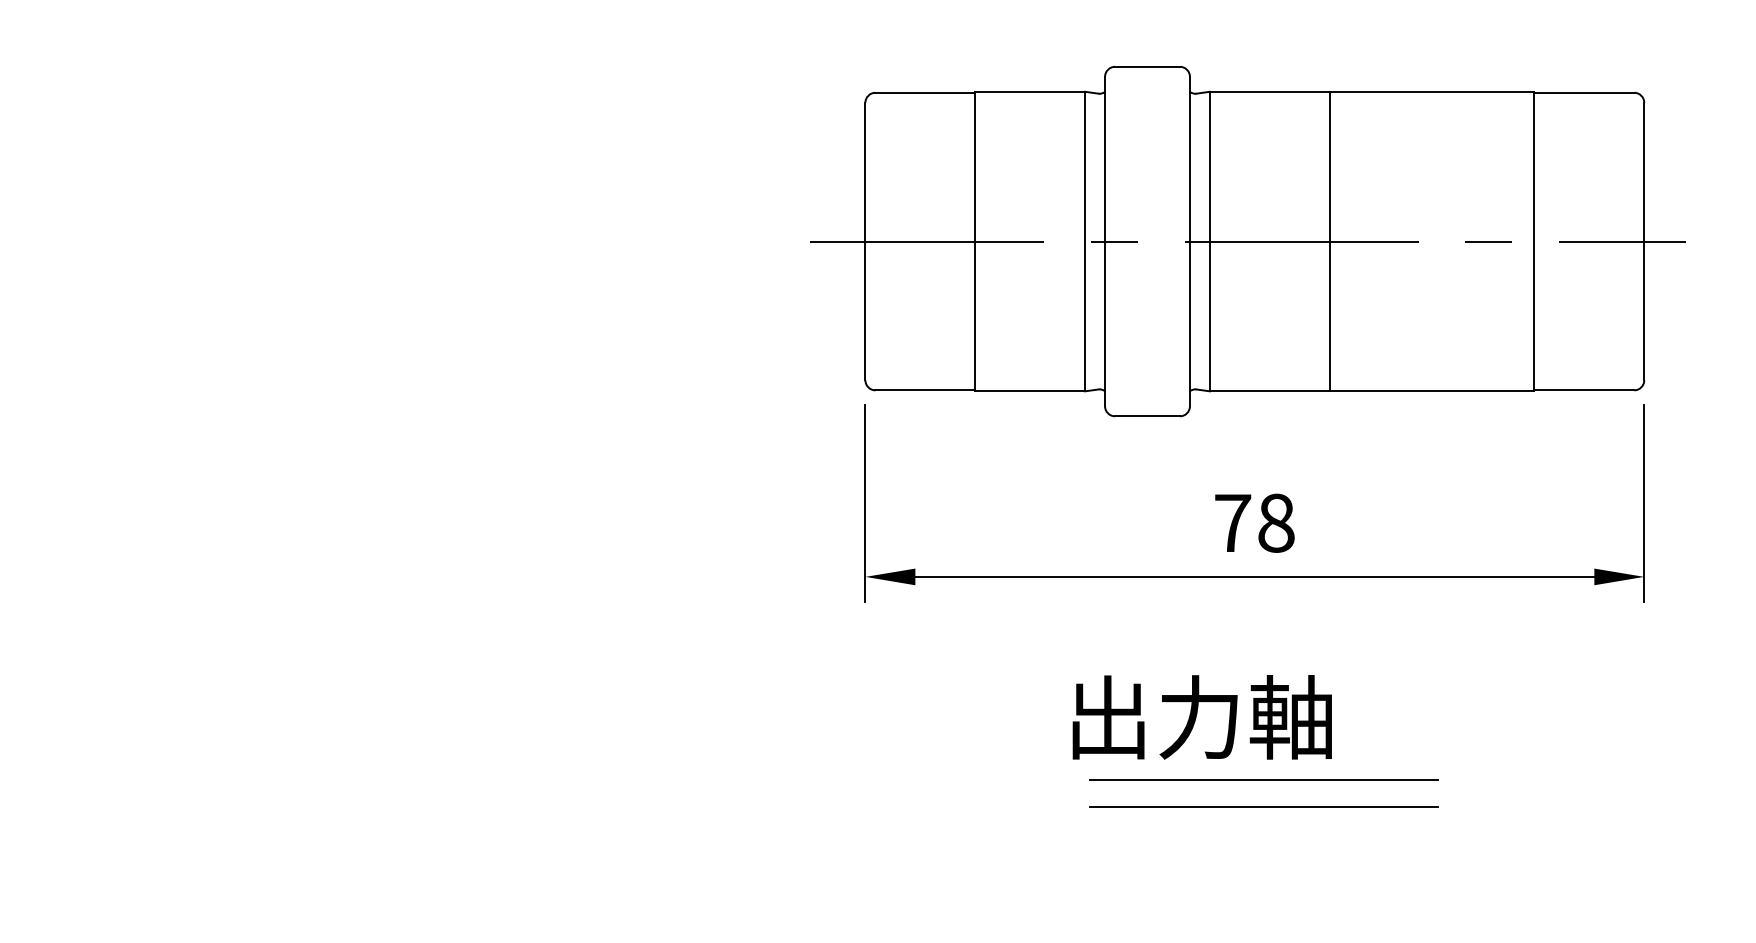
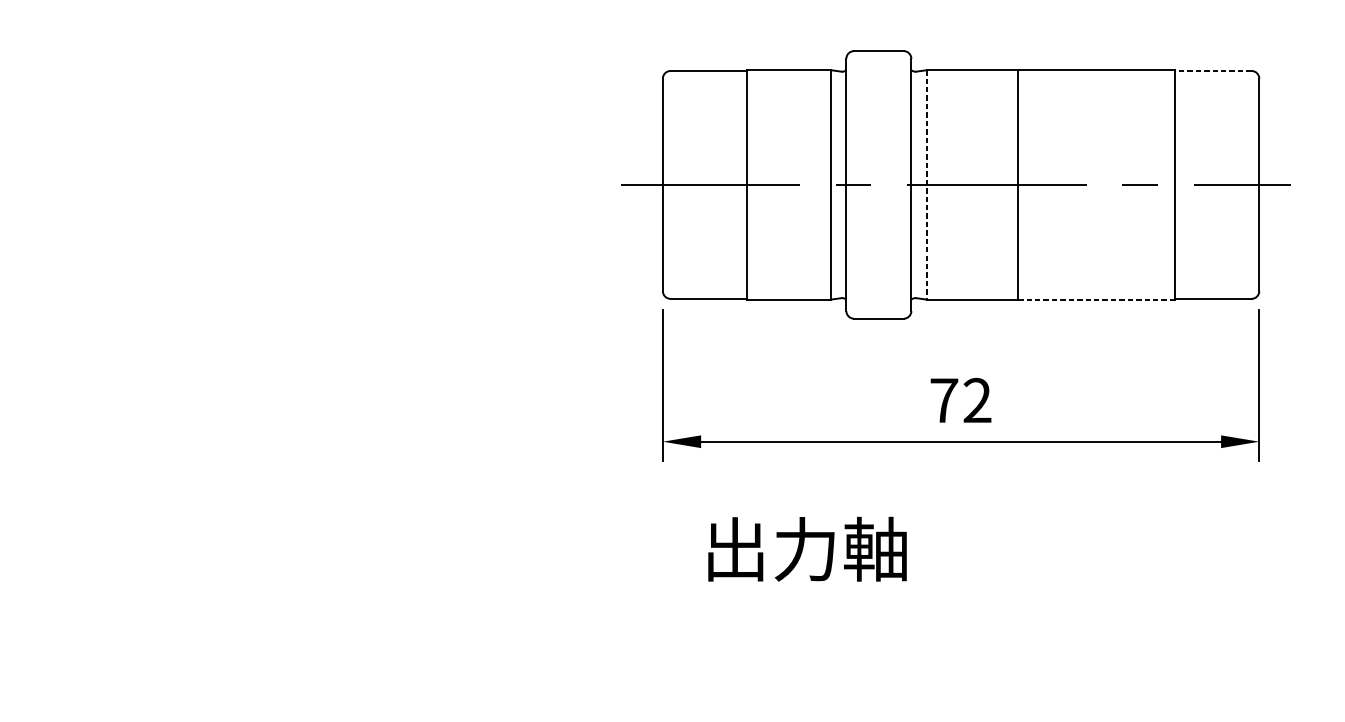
line: (1584, 92) -> (1213, 70), solid -> dashed
line: (1209, 241) -> (926, 184), solid -> dashed
line: (1431, 391) -> (1096, 299), solid -> dashed
text: (1276, 522) -> (977, 400), 78 -> 72
text: (1201, 717) -> (806, 549), moved
line: (1264, 779) -> (968, 596), removed
line: (1264, 806) -> (968, 617), removed

